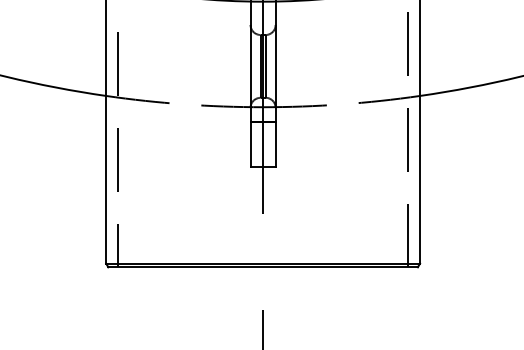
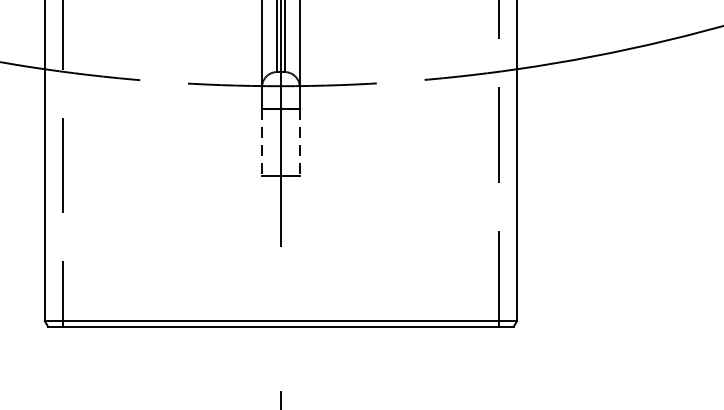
line: (250, 145) -> (261, 143), solid -> dashed
line: (275, 145) -> (299, 143), solid -> dashed

